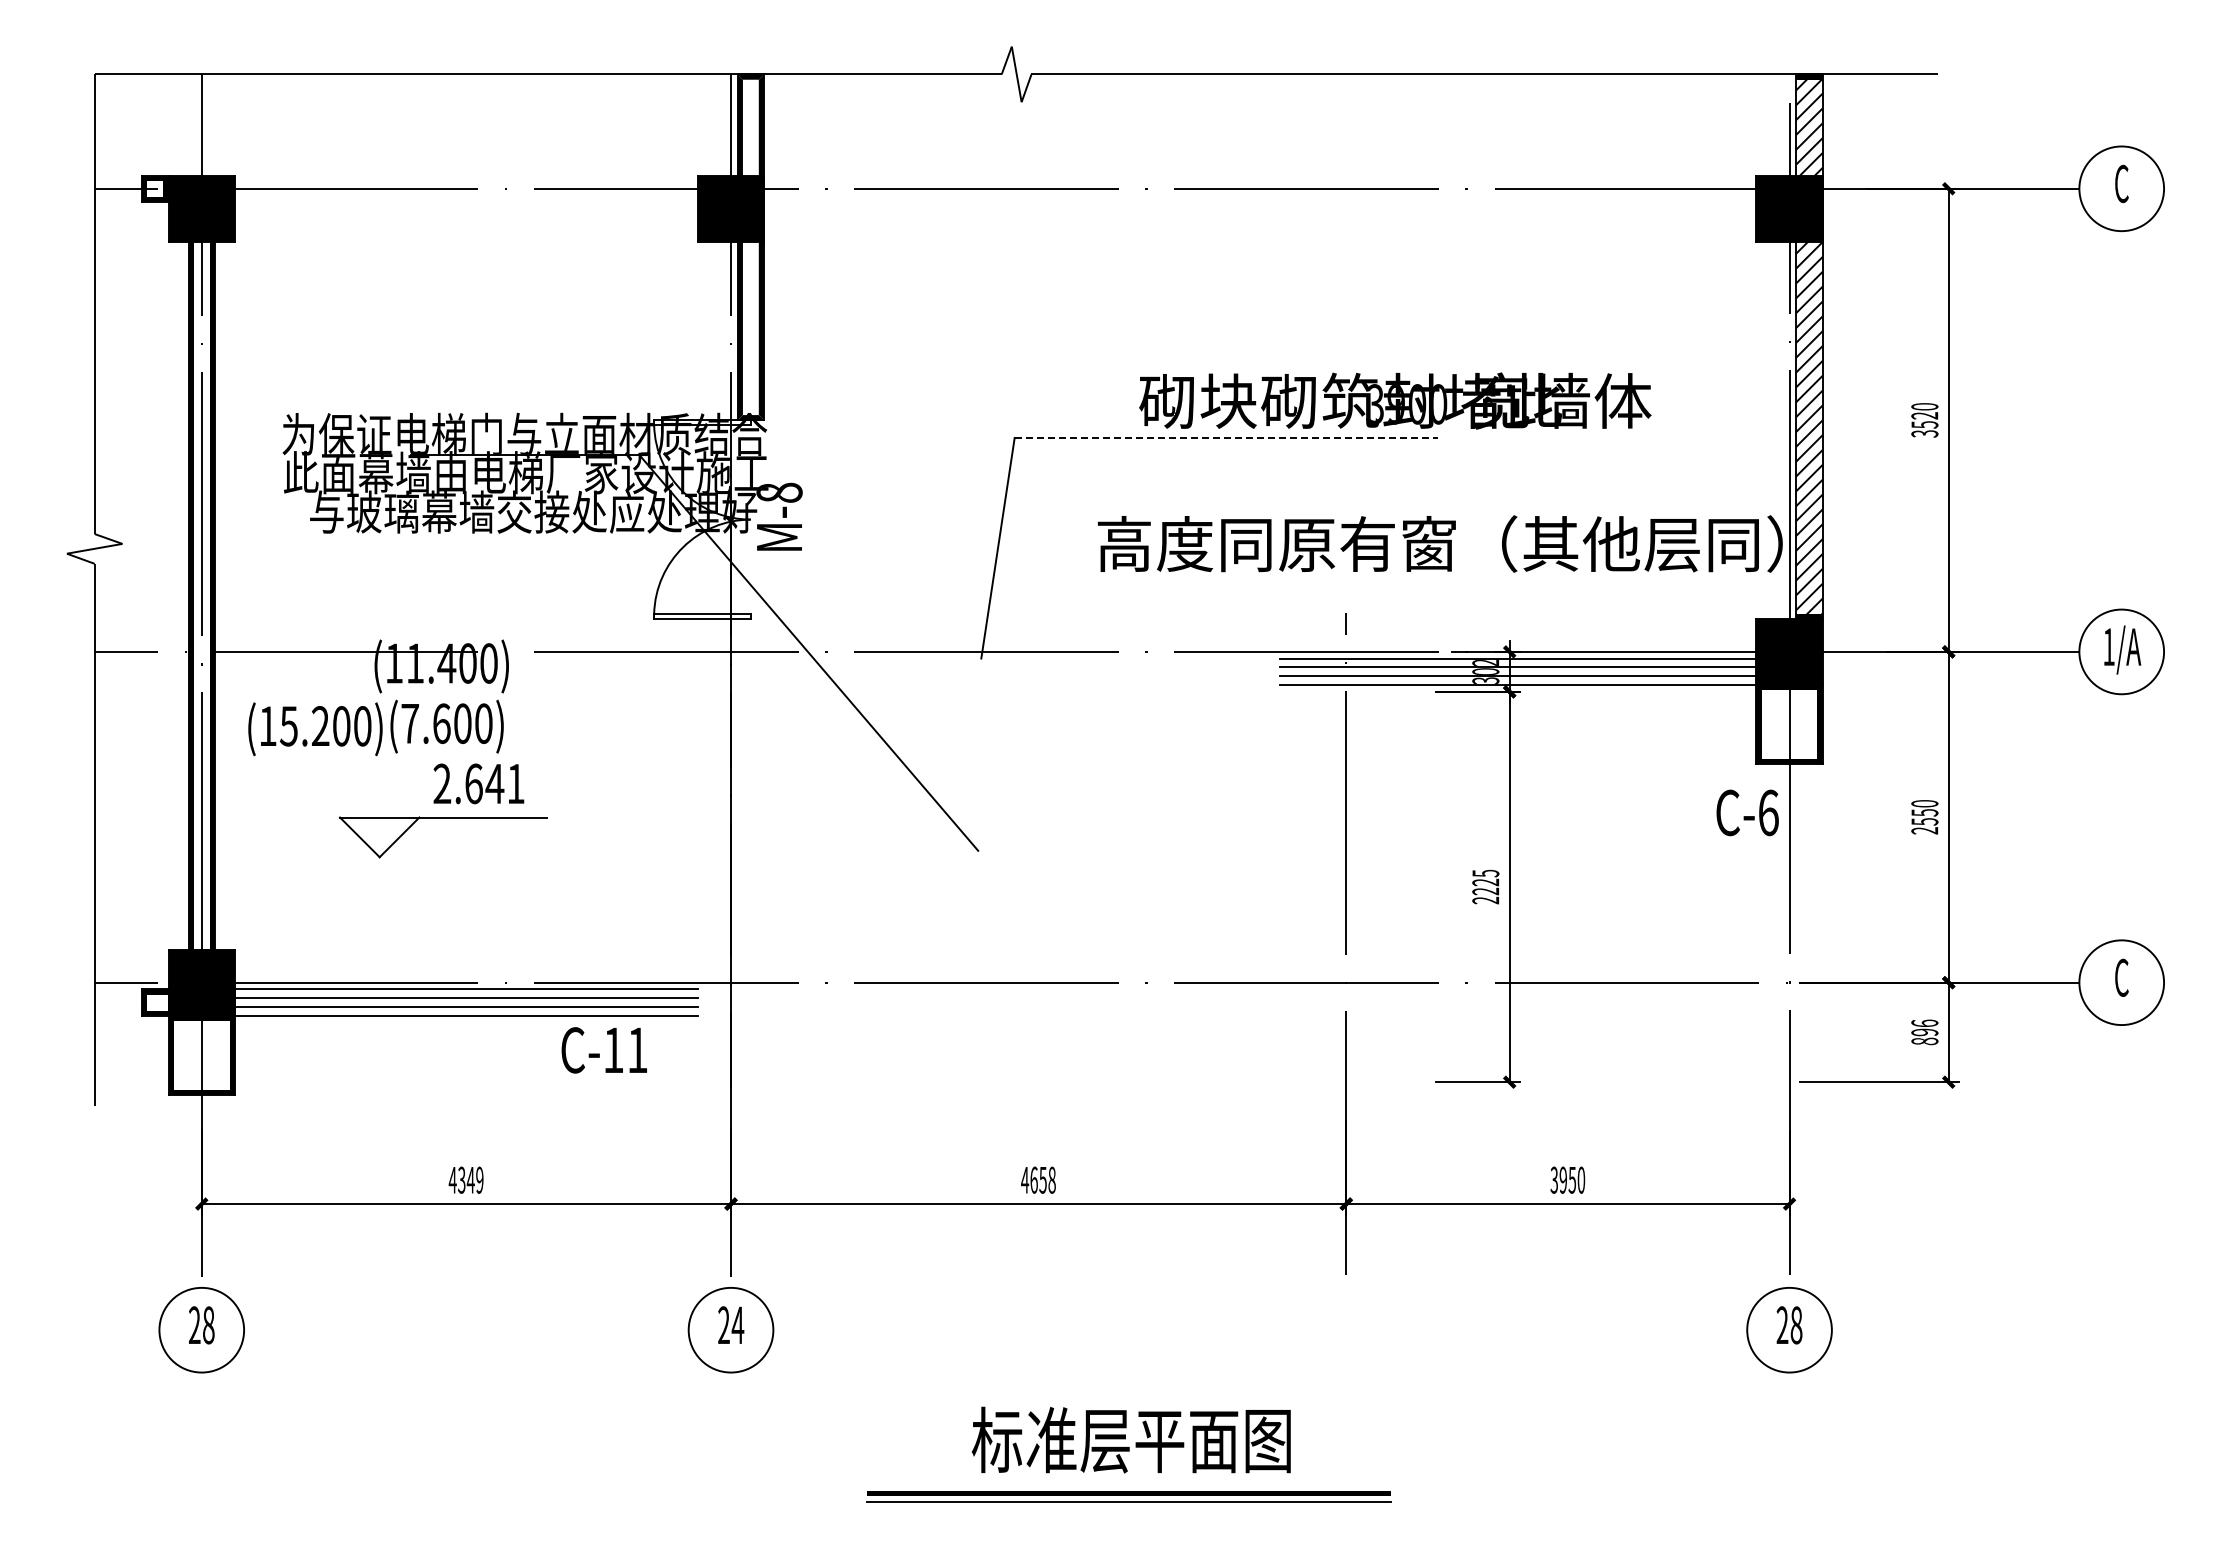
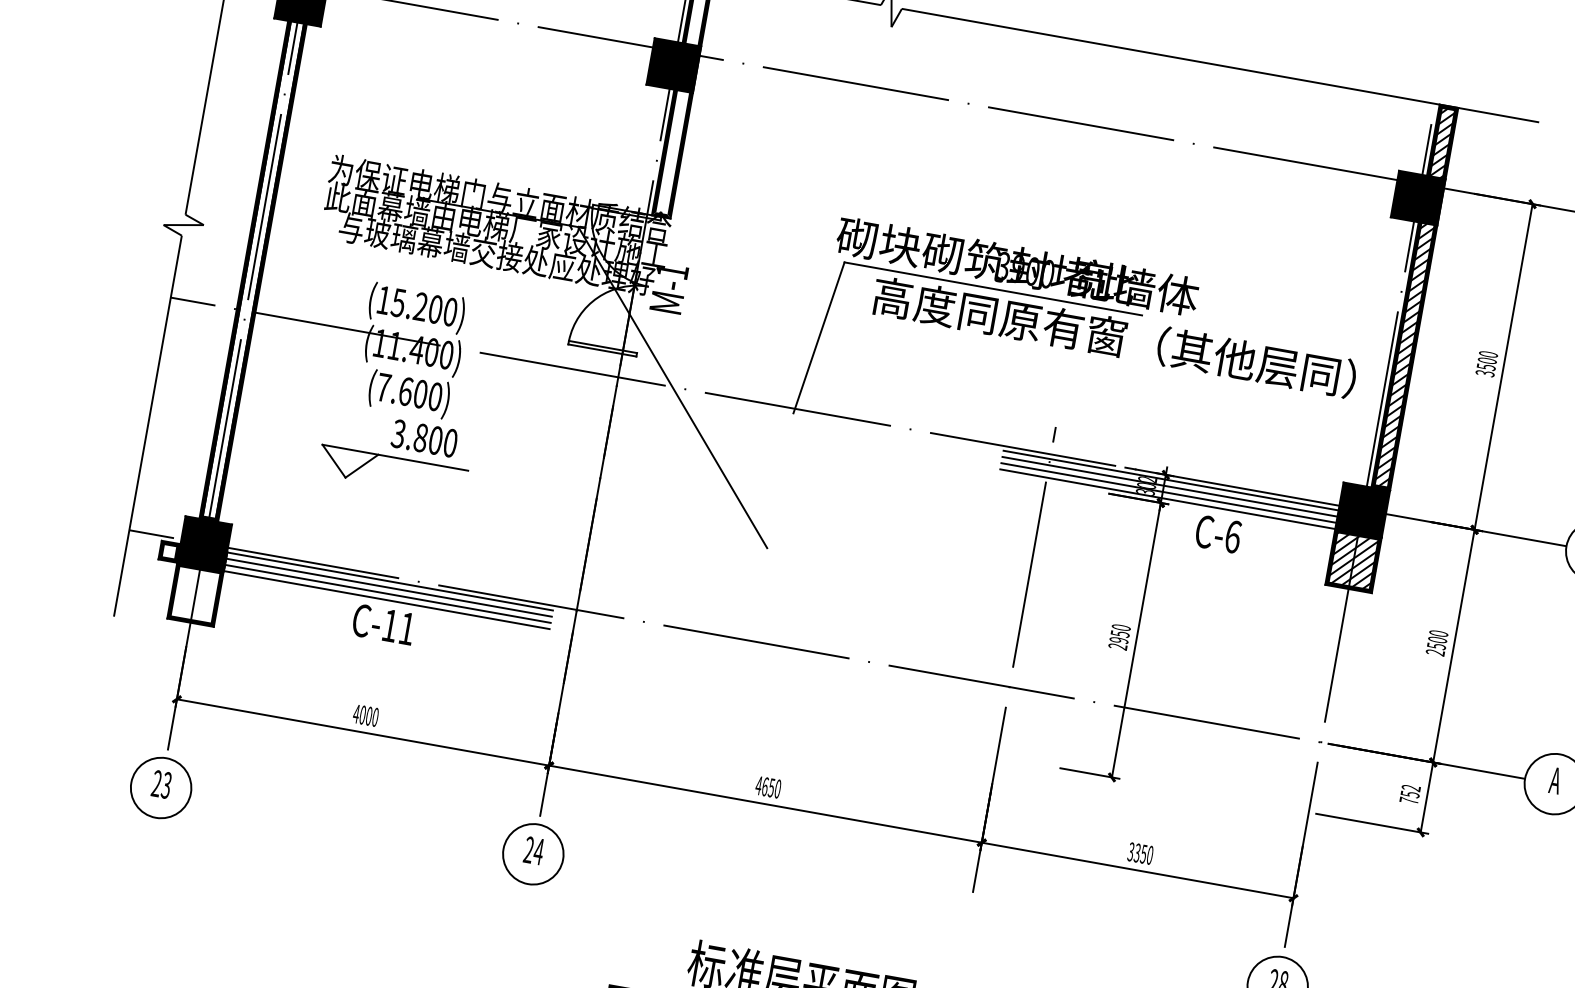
fill: (1798, 346) -> (1407, 296), added
fill: (1819, 346) -> (1421, 298), added
text: (1395, 400) -> (1017, 266), moved
text: (1924, 415) -> (1487, 360), 3520 -> 3500
line: (1226, 437) -> (993, 288), dashed -> solid
text: (779, 492) -> (672, 271), M-8 -> M-1
text: (1440, 543) -> (1114, 337), moved
hatch: (1789, 724) -> (1353, 560), added
text: (315, 729) -> (416, 308), moved
text: (478, 783) -> (424, 438), 2.641 -> 3.800
text: (1747, 812) -> (1218, 533), moved
text: (1924, 812) -> (1437, 639), 2550 -> 2500
text: (1485, 882) -> (1119, 633), 2225 -> 2950
fill: (201, 946) -> (209, 518), added
text: (2121, 977) -> (1555, 780), C -> A
fill: (165, 1002) -> (176, 553), added
text: (1924, 1032) -> (1409, 794), 896 -> 752
text: (603, 1050) -> (383, 624), moved
text: (470, 1179) -> (368, 715), 4349 -> 4000
text: (1051, 1180) -> (777, 789), 4658 -> 4650
text: (1562, 1180) -> (1136, 853), 3950 -> 3350
text: (208, 1325) -> (166, 785), 28 -> 23

